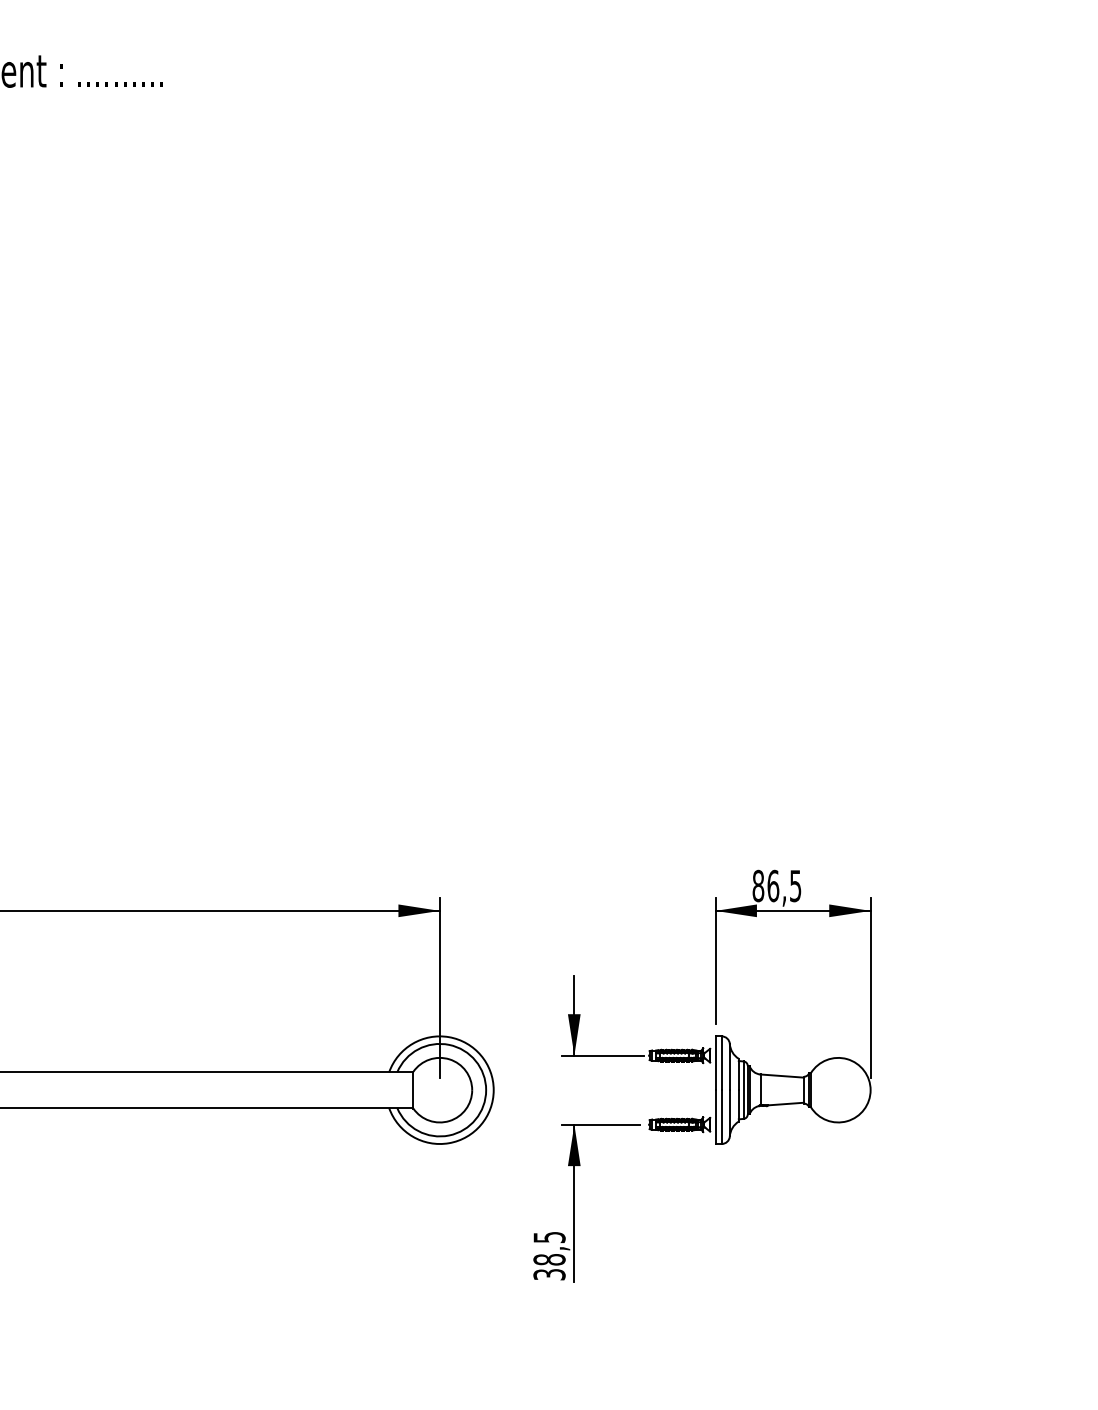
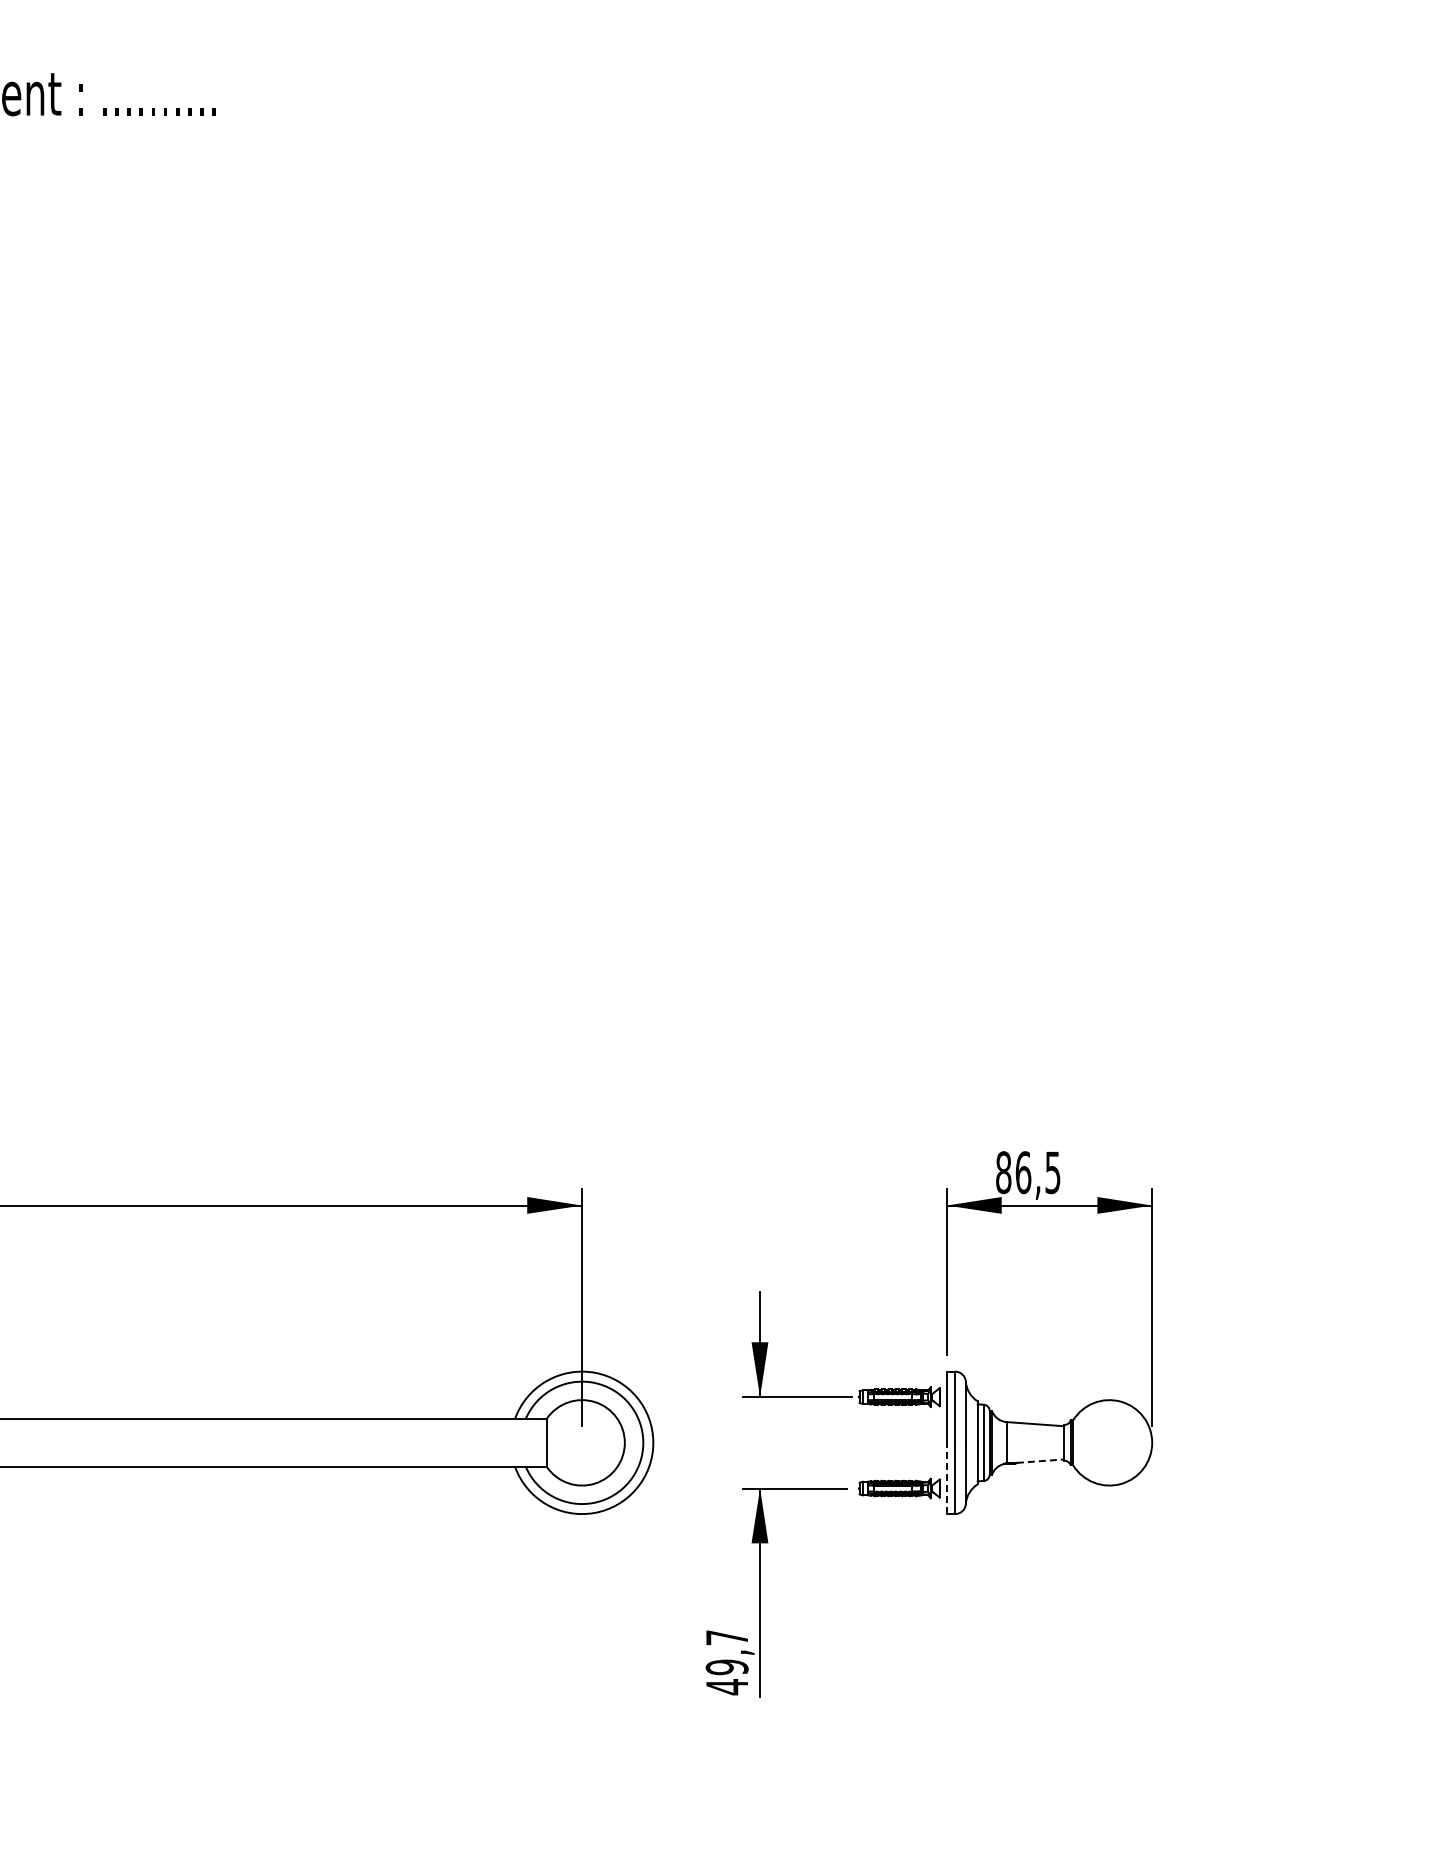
line: (786, 1104) -> (1040, 1461), solid -> dashed
line: (715, 1117) -> (946, 1478), solid -> dashed
text: (549, 1256) -> (726, 1662), 38,5 -> 49,7

